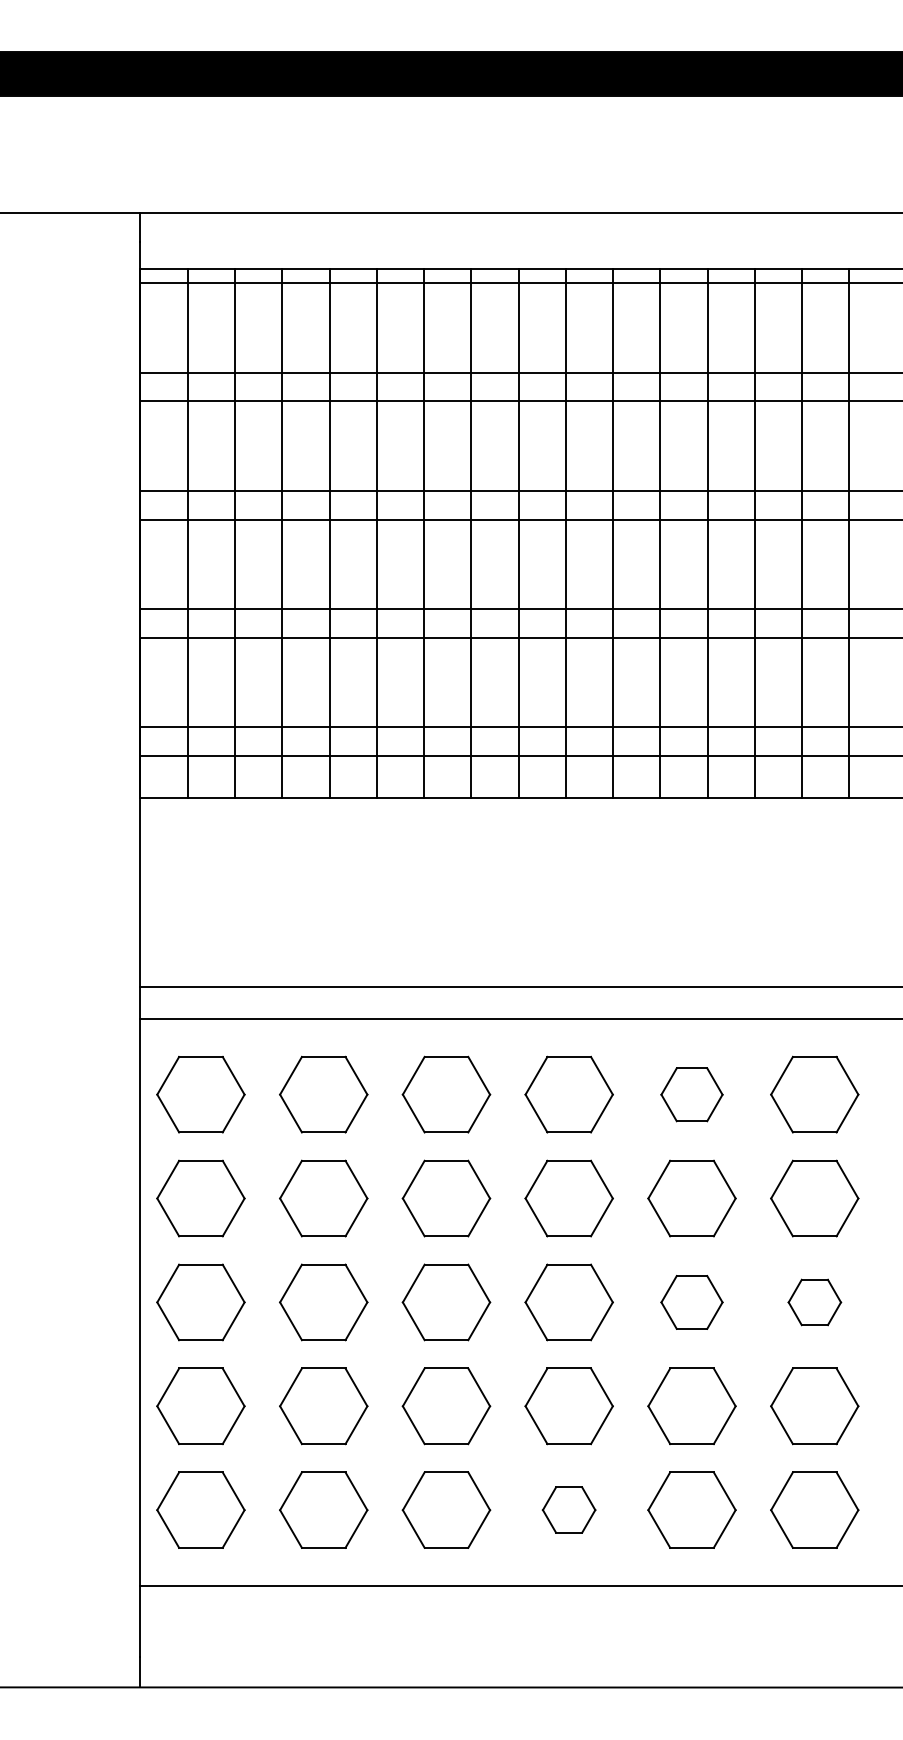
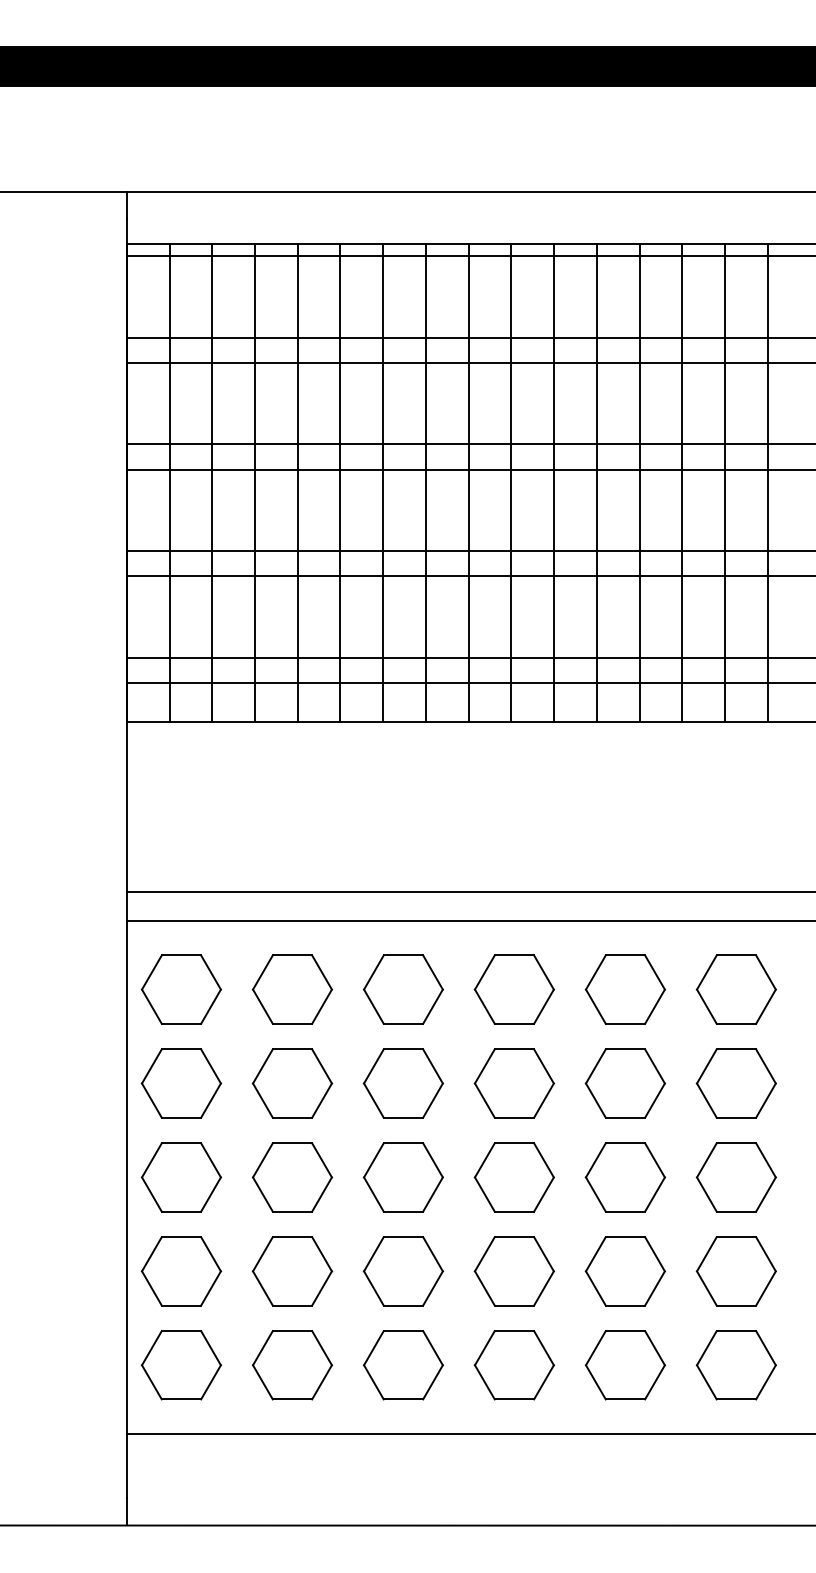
part: (691, 1094) -> (624, 989), size x1.43
part: (691, 1302) -> (624, 1177), size x1.43
part: (814, 1302) -> (736, 1177), size x1.67
part: (568, 1509) -> (513, 1364), size x1.67

